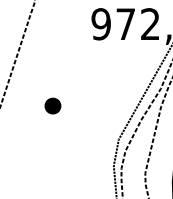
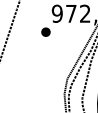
part: (52, 104) -> (45, 31), moved

